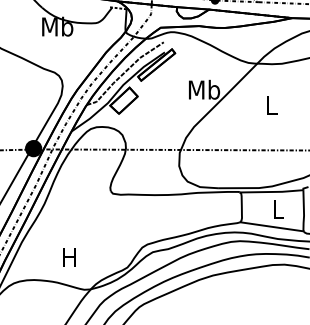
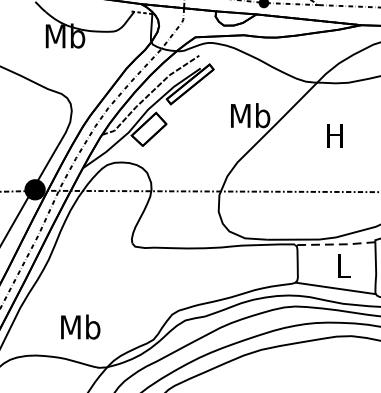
text: (271, 105) -> (335, 135), L -> H
line: (272, 191) -> (336, 243), solid -> dashed
text: (69, 257) -> (80, 327), H -> Mb

